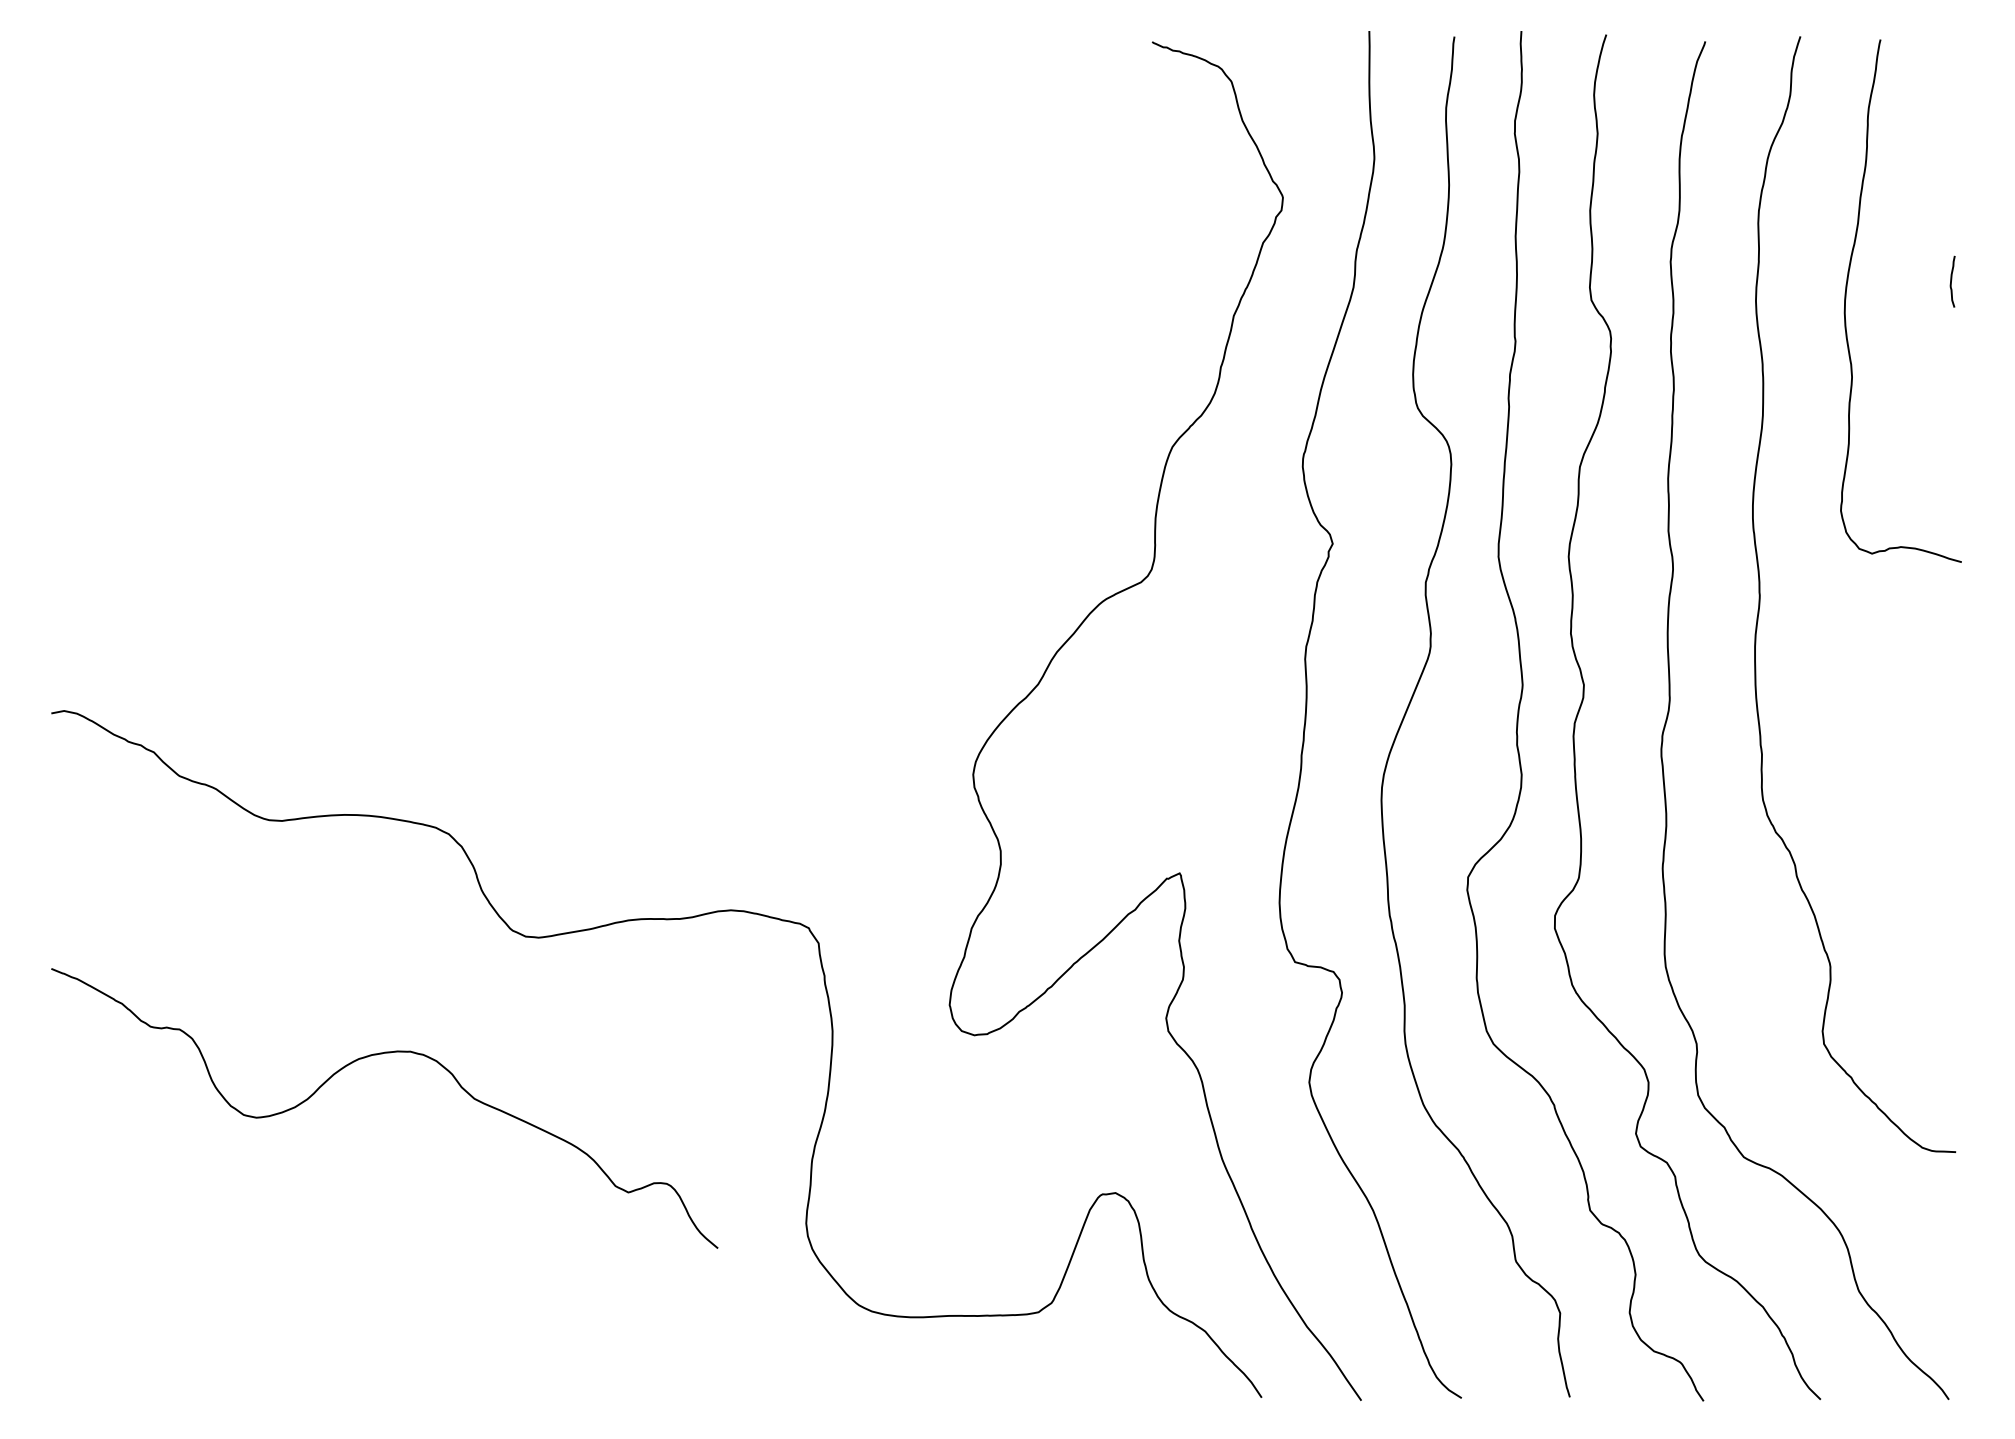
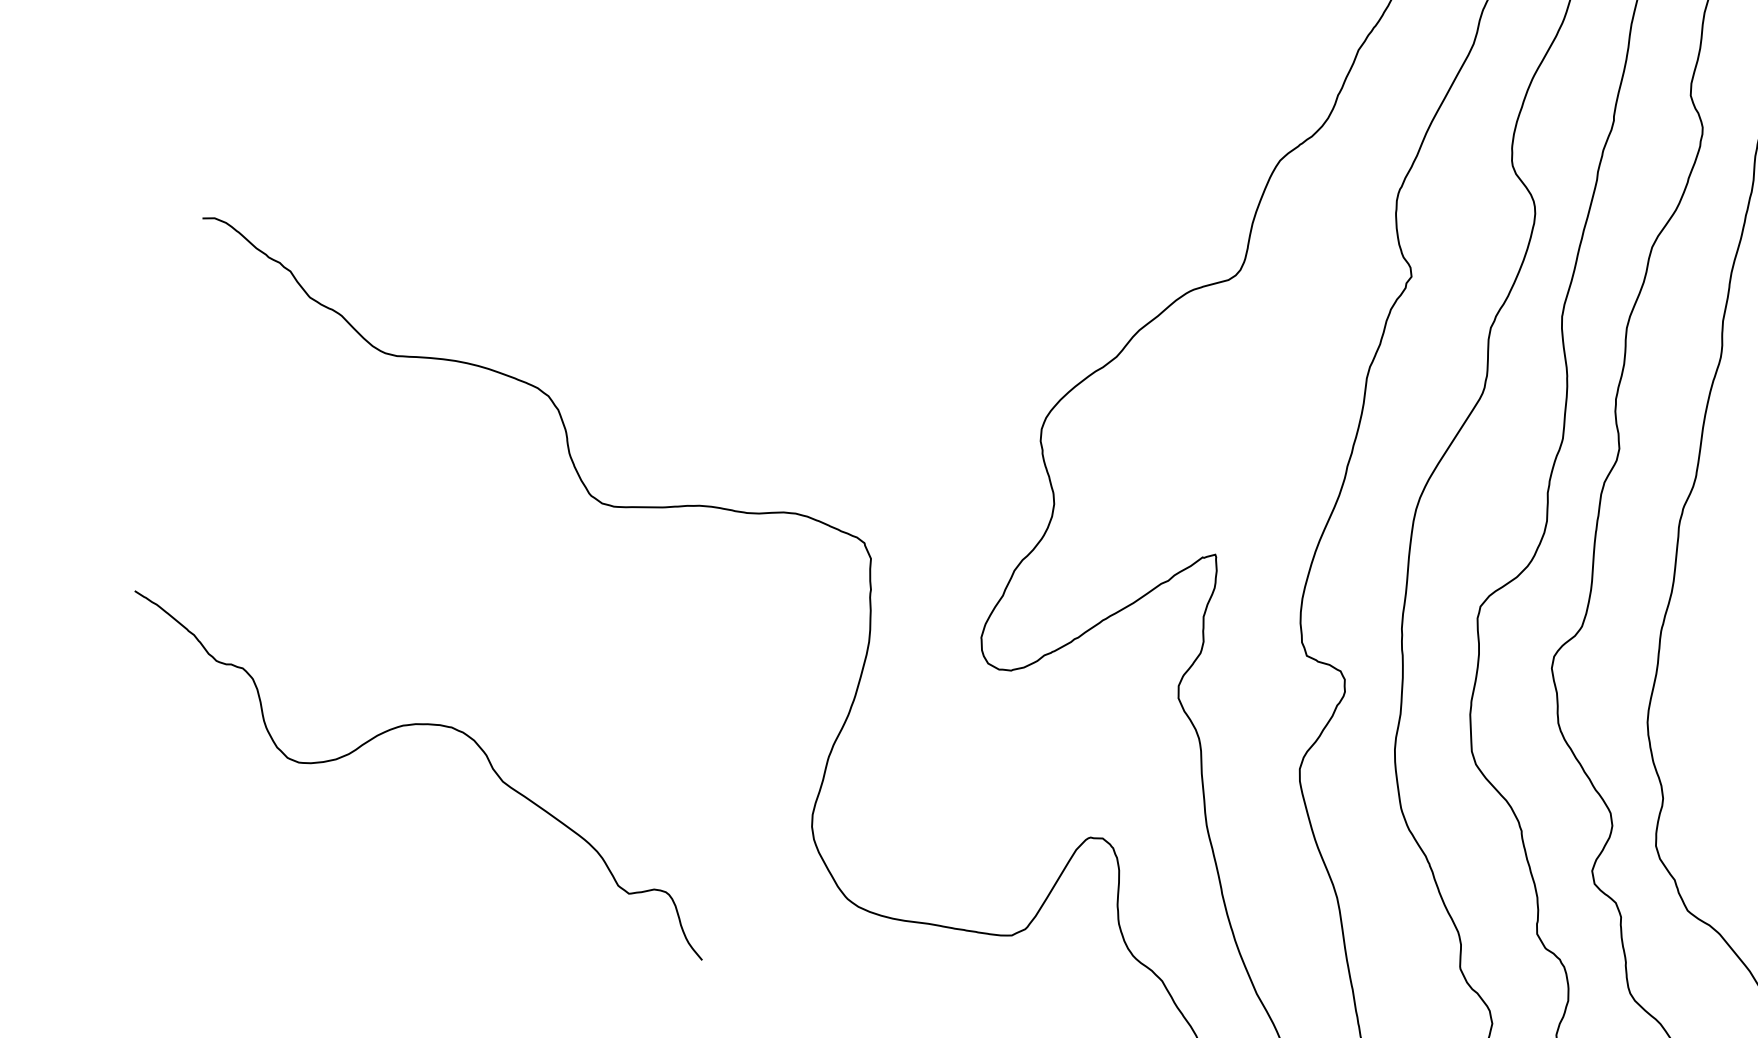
curve: (368, 1057) -> (412, 725), moved

